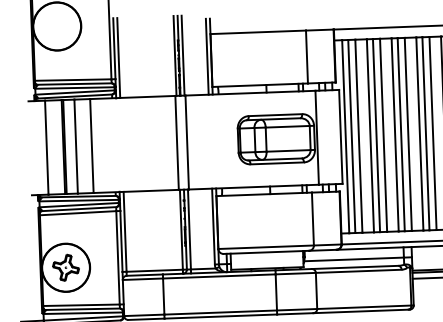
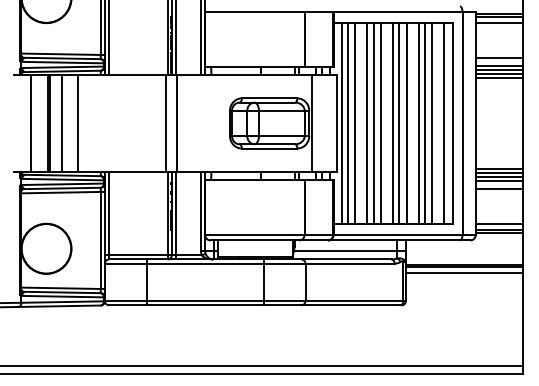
part: (66, 267) -> (46, 248), removed

